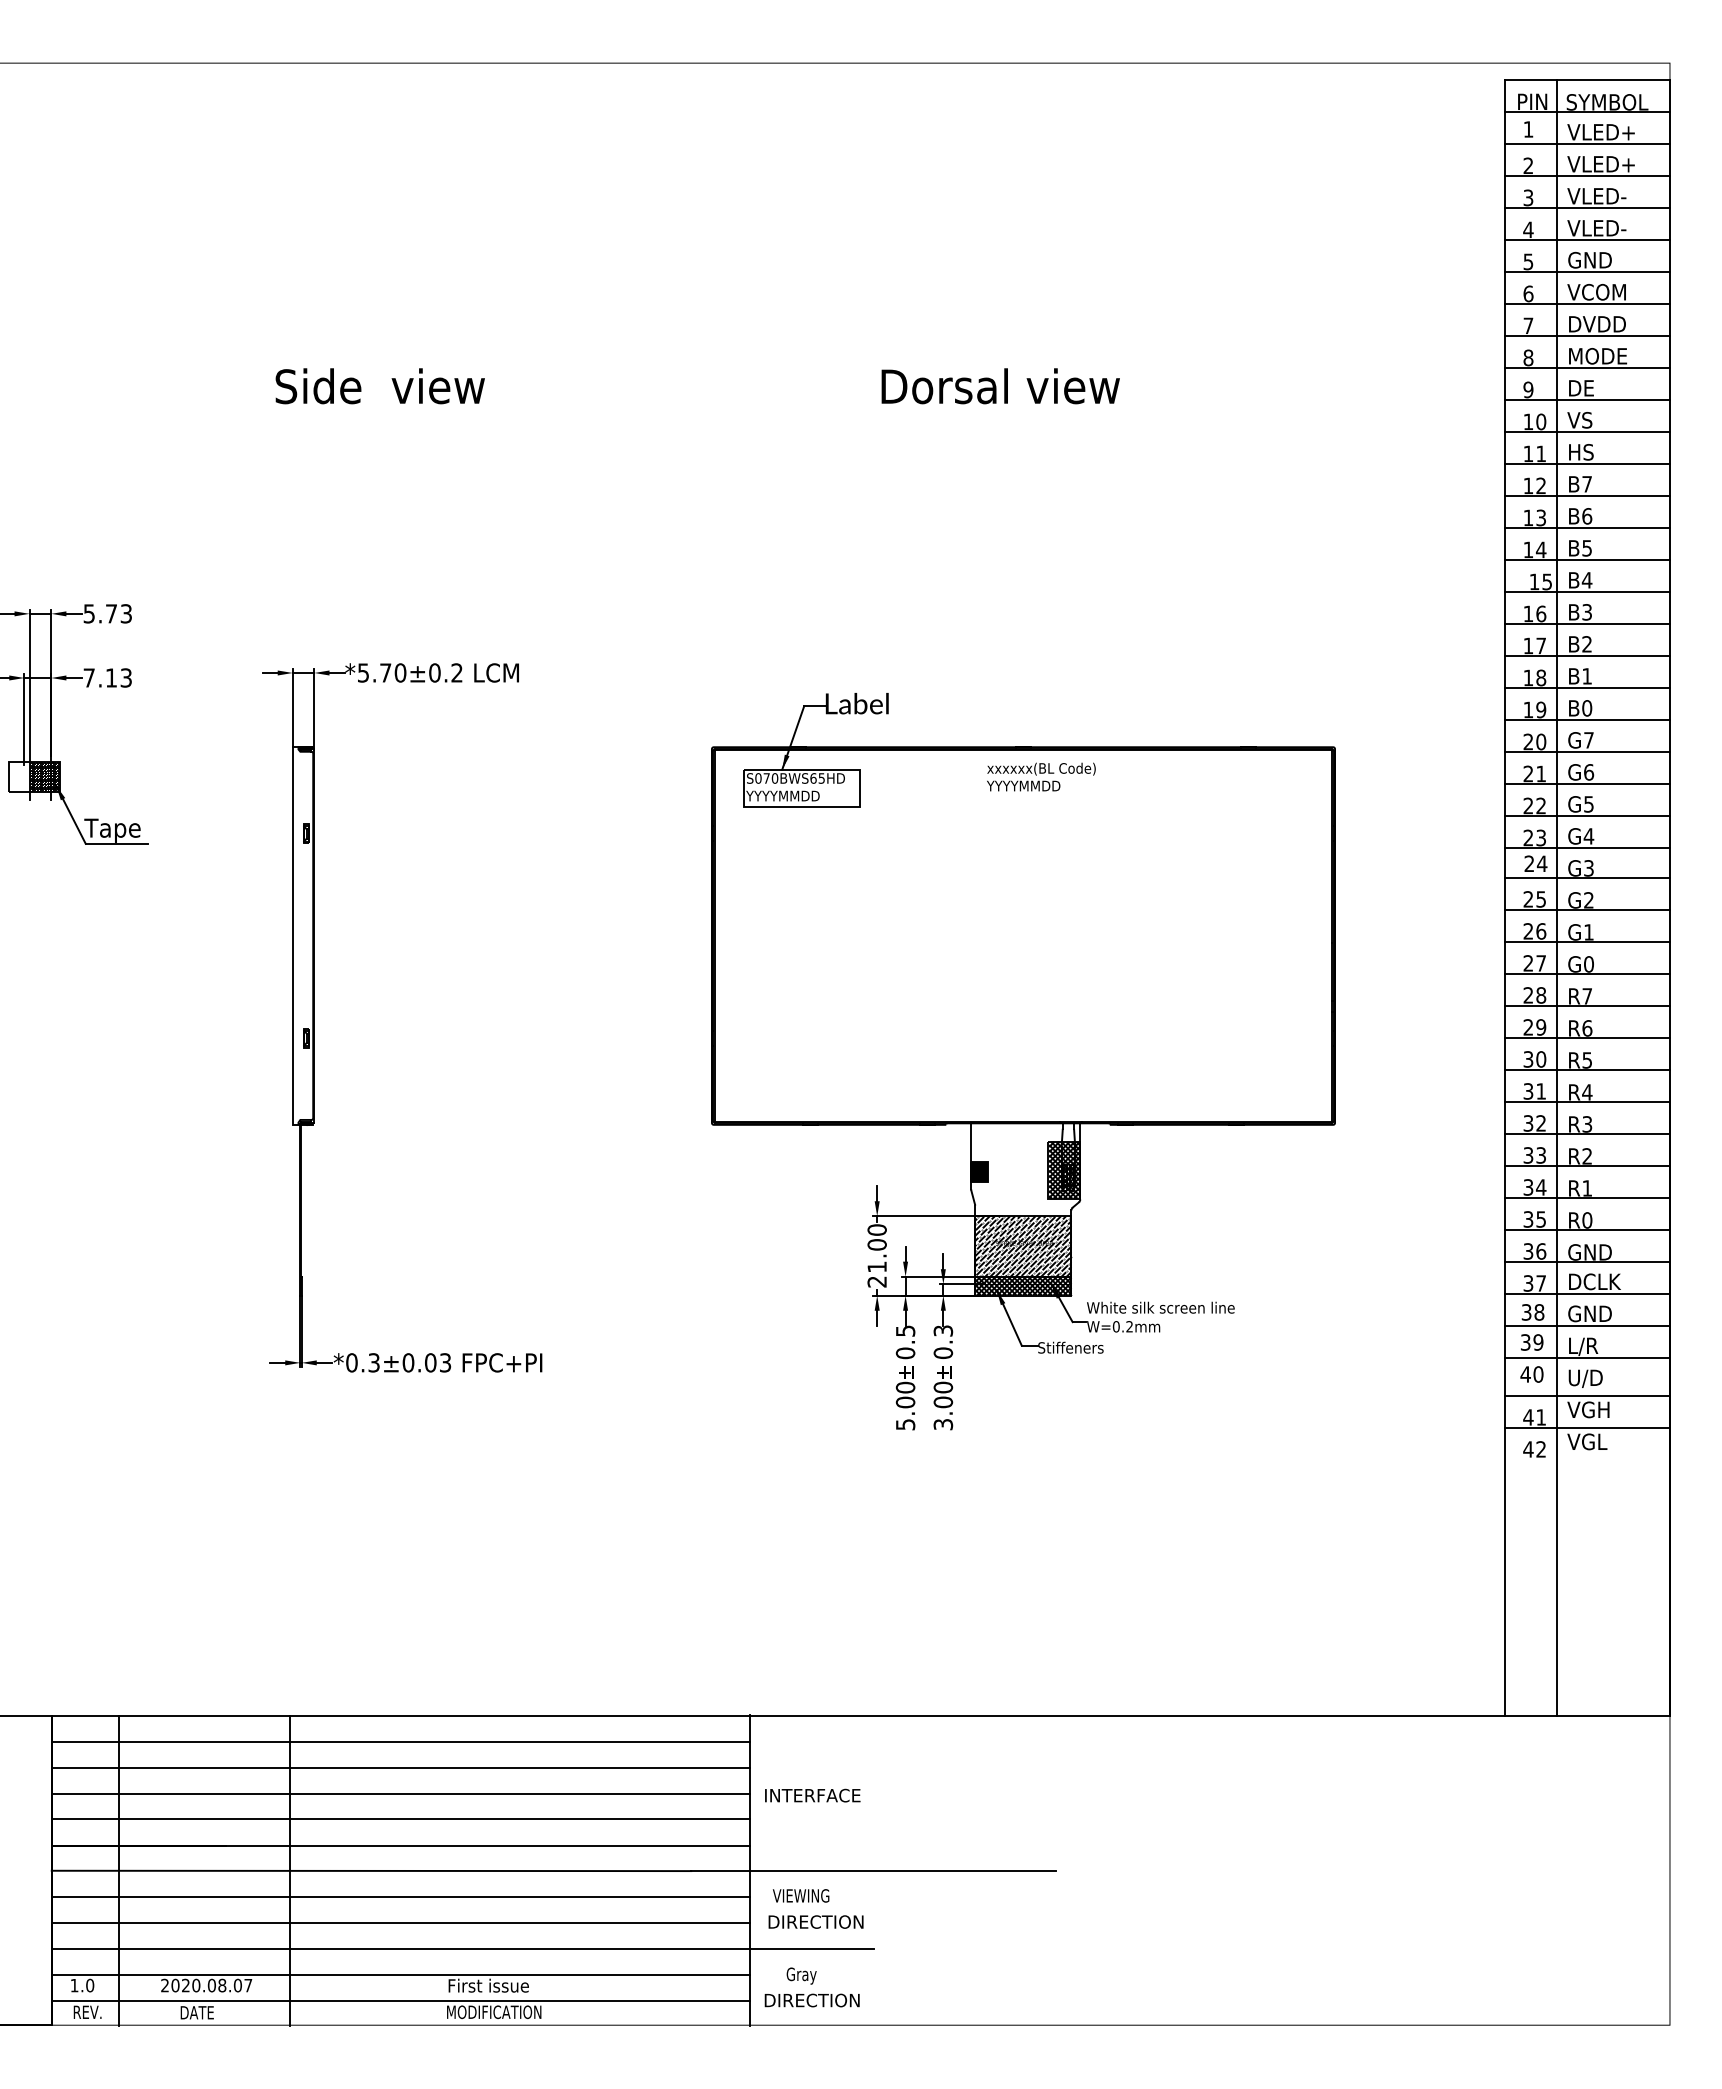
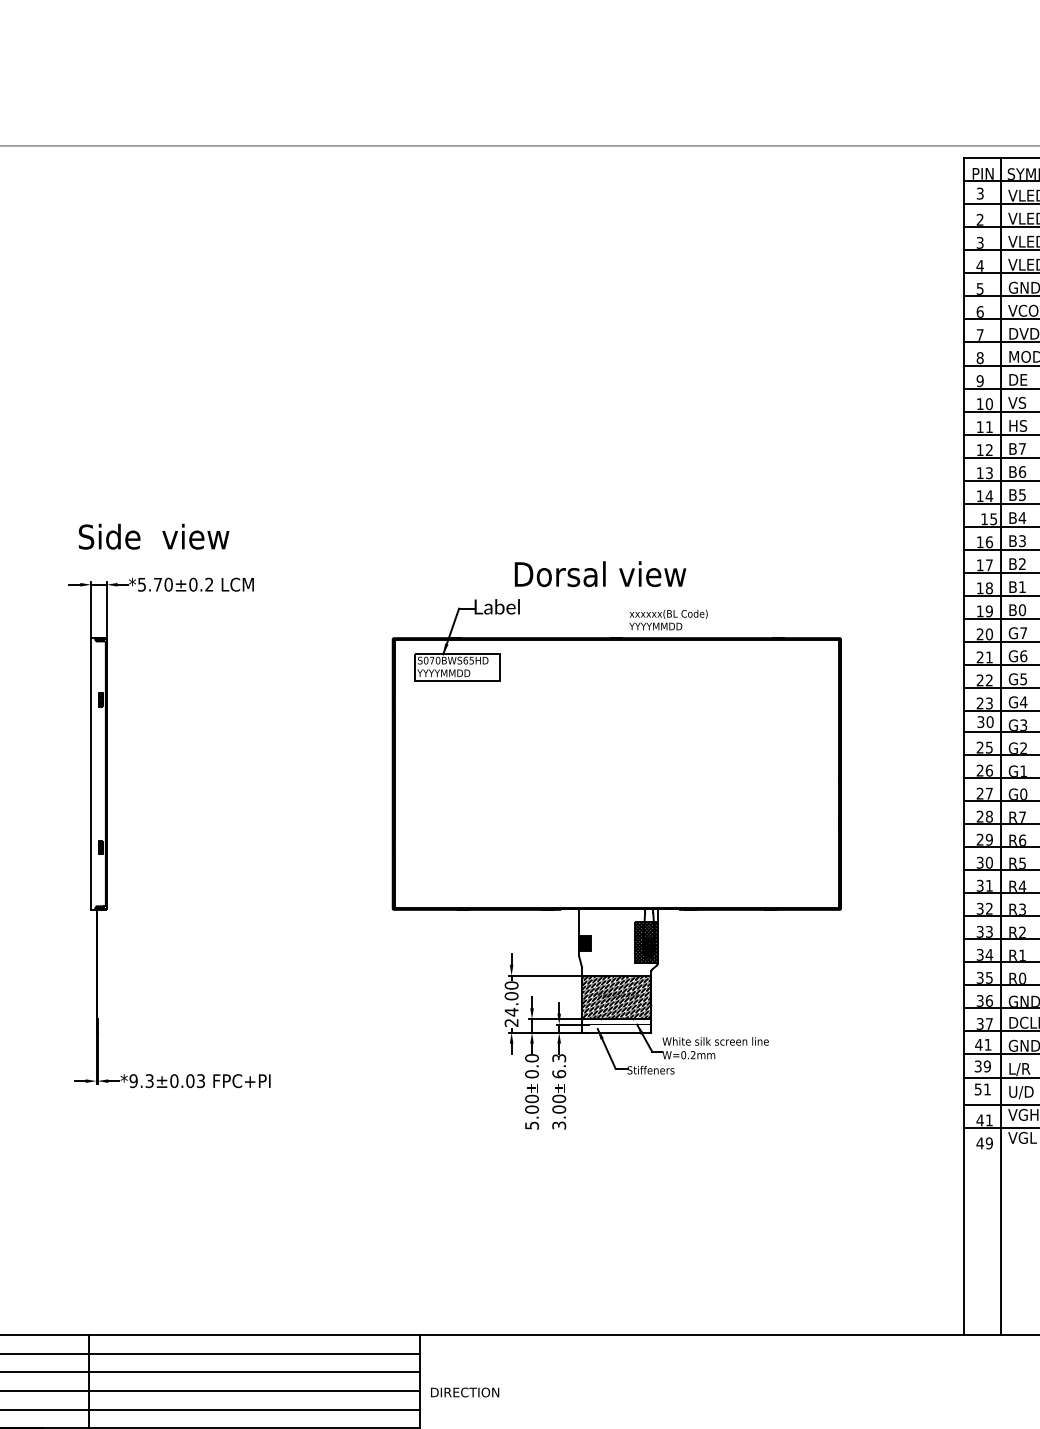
text: (1528, 129) -> (980, 193), 1 -> 3
text: (379, 386) -> (153, 536), moved
text: (1000, 386) -> (600, 574), moved
text: (1041, 776) -> (668, 619), moved
text: (1535, 863) -> (985, 721), 24 -> 30
text: (876, 1267) -> (511, 1012), 21.00 -> 24.00
hatch: (1023, 1285) -> (616, 1025), removed
text: (1532, 1312) -> (983, 1044), 38 -> 41
text: (905, 1330) -> (531, 1057), 0.5 -> 0.0
text: (942, 1352) -> (558, 1073), 0.3 -> 6.3
text: (351, 1362) -> (133, 1080), *0.3±0.03 -> *9.3±0.03
text: (1531, 1374) -> (982, 1089), 40 -> 51
text: (1541, 1449) -> (989, 1143), 42 -> 49
text: (813, 1795) -> (465, 1392), INTERFACE -> DIRECTION

